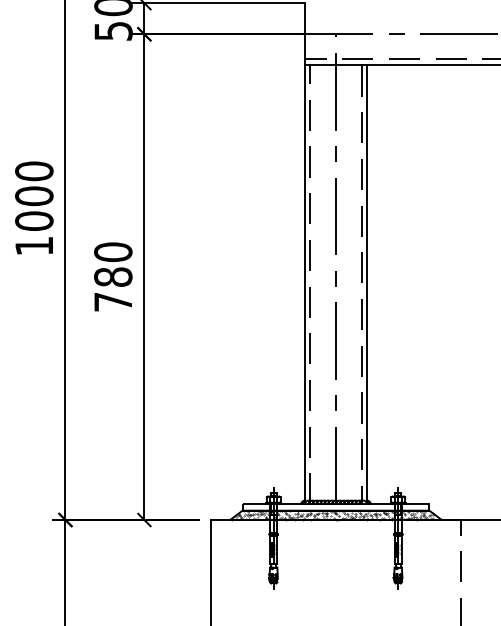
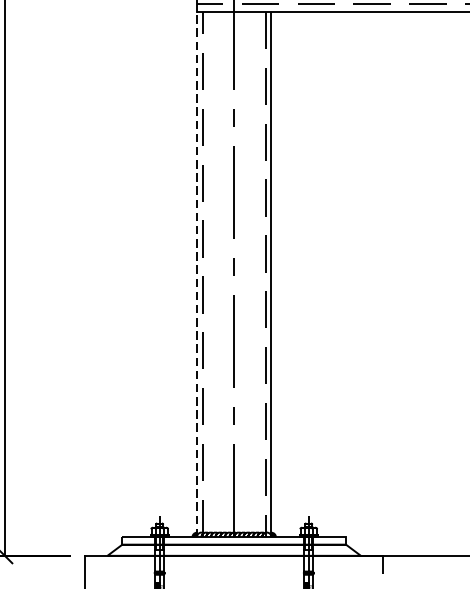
line: (304, 284) -> (196, 273), solid -> dashed
hatch: (333, 515) -> (231, 550), removed

